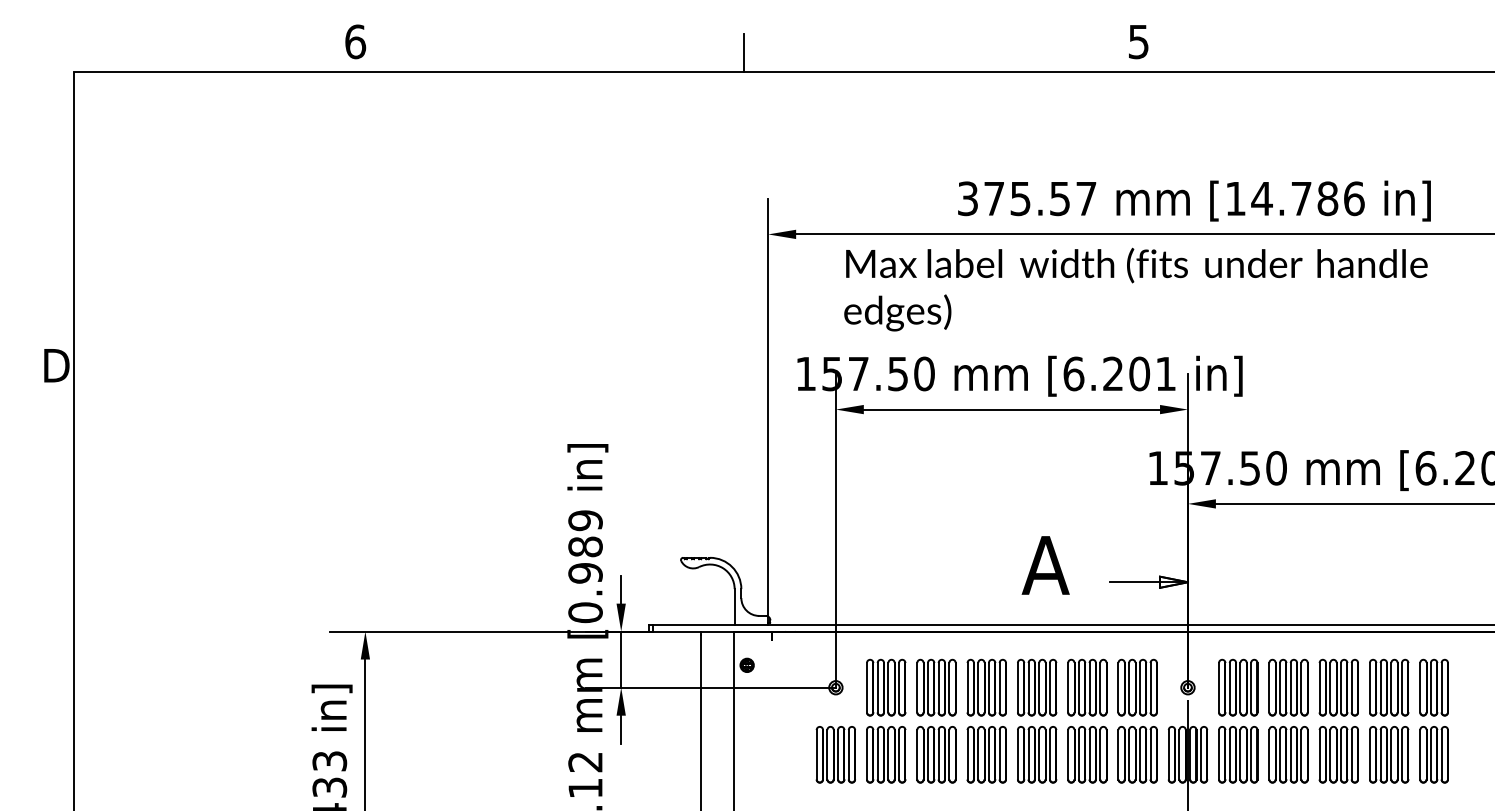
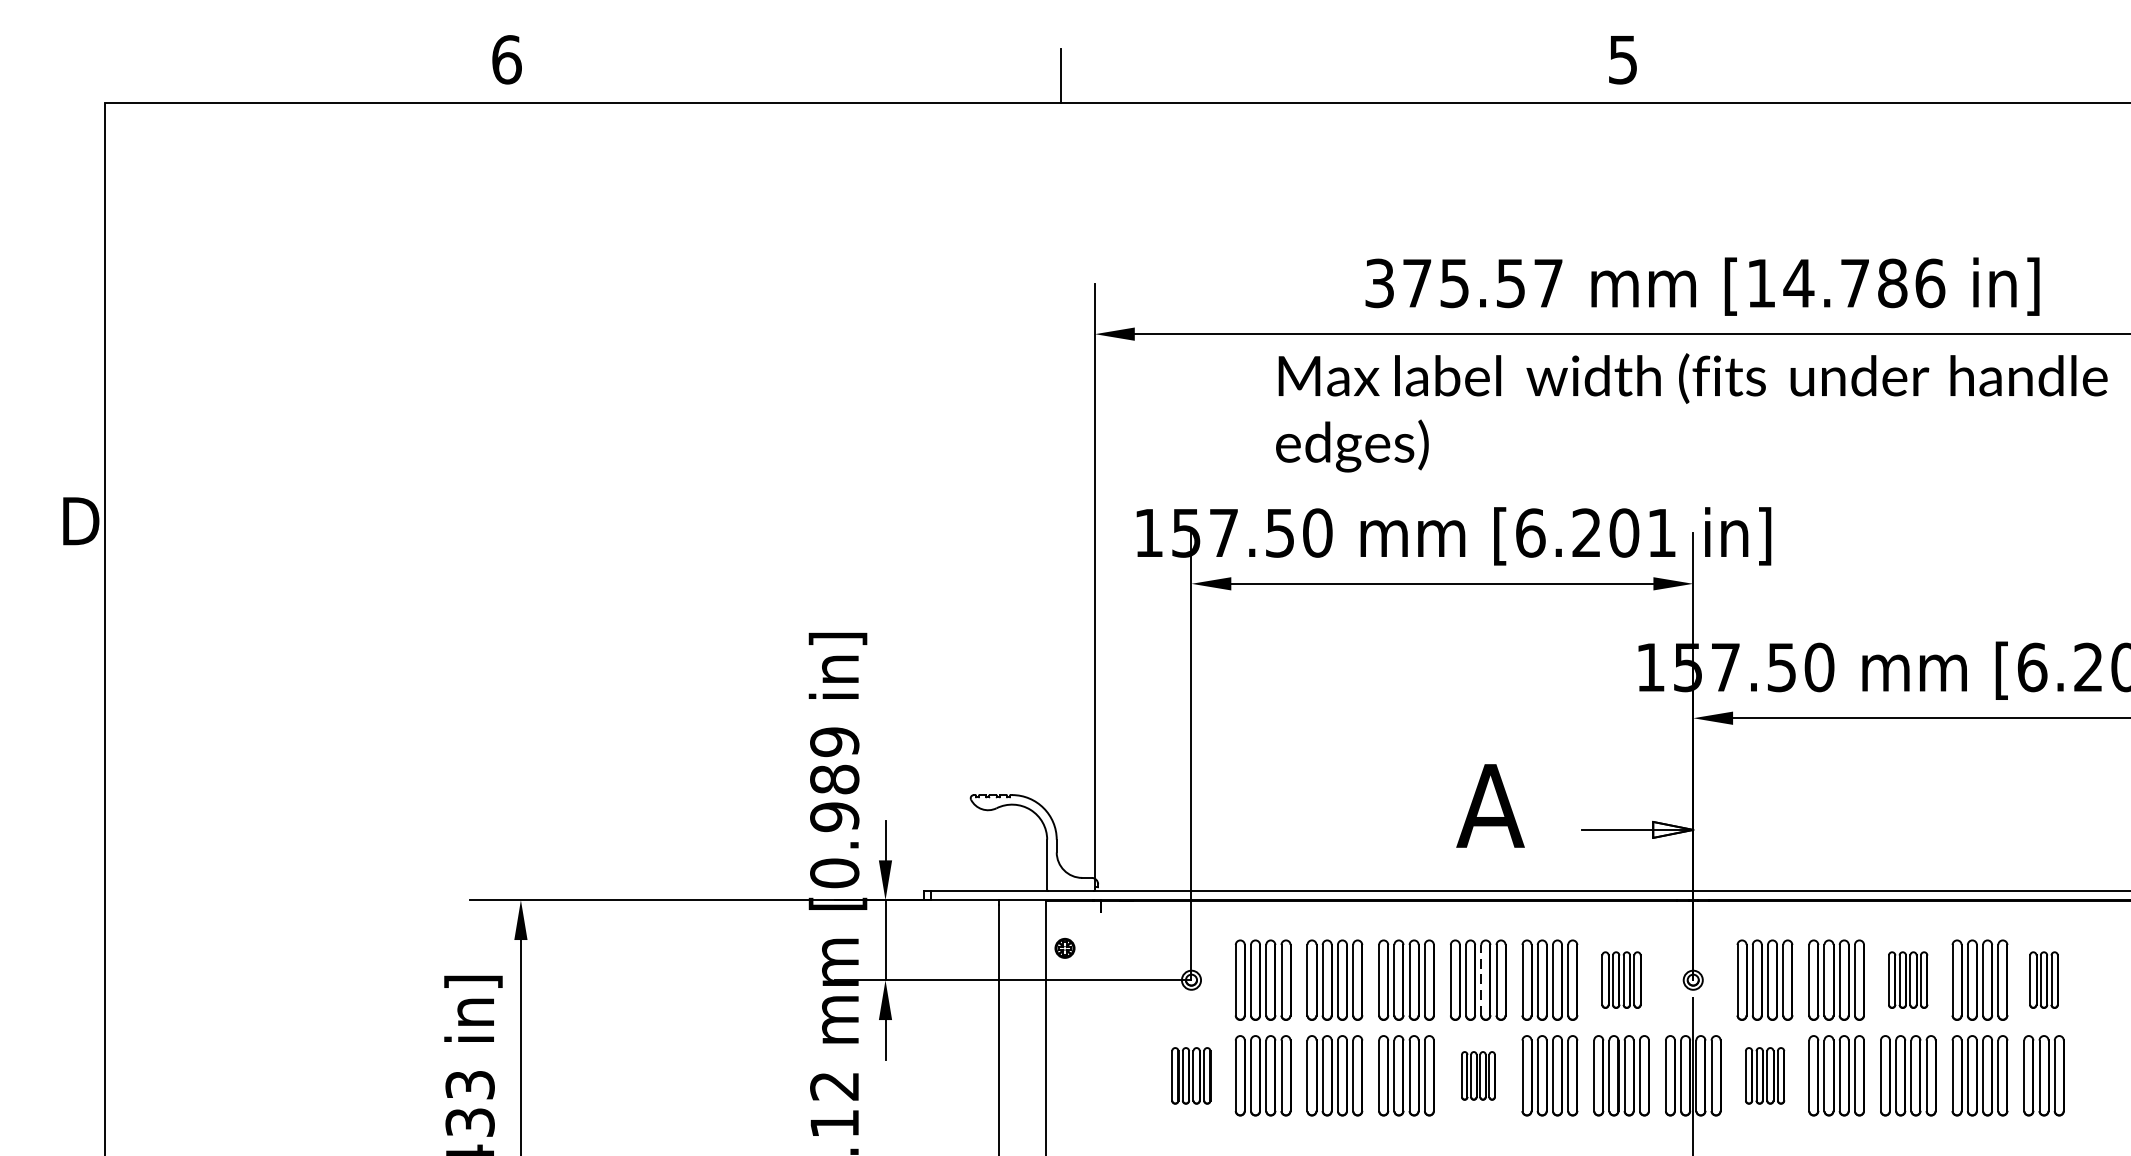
text: (1135, 289) -> (1691, 412), moved
line: (1039, 687) -> (1481, 979), solid -> dashed
part: (1137, 687) -> (1621, 979), size x0.7
part: (1338, 687) -> (1907, 979), size x0.7
part: (1433, 687) -> (2043, 979), size x0.7
part: (835, 754) -> (1190, 1075), size x0.7
part: (1037, 754) -> (1478, 1075), size x0.6
part: (1238, 754) -> (1765, 1075), size x0.7

